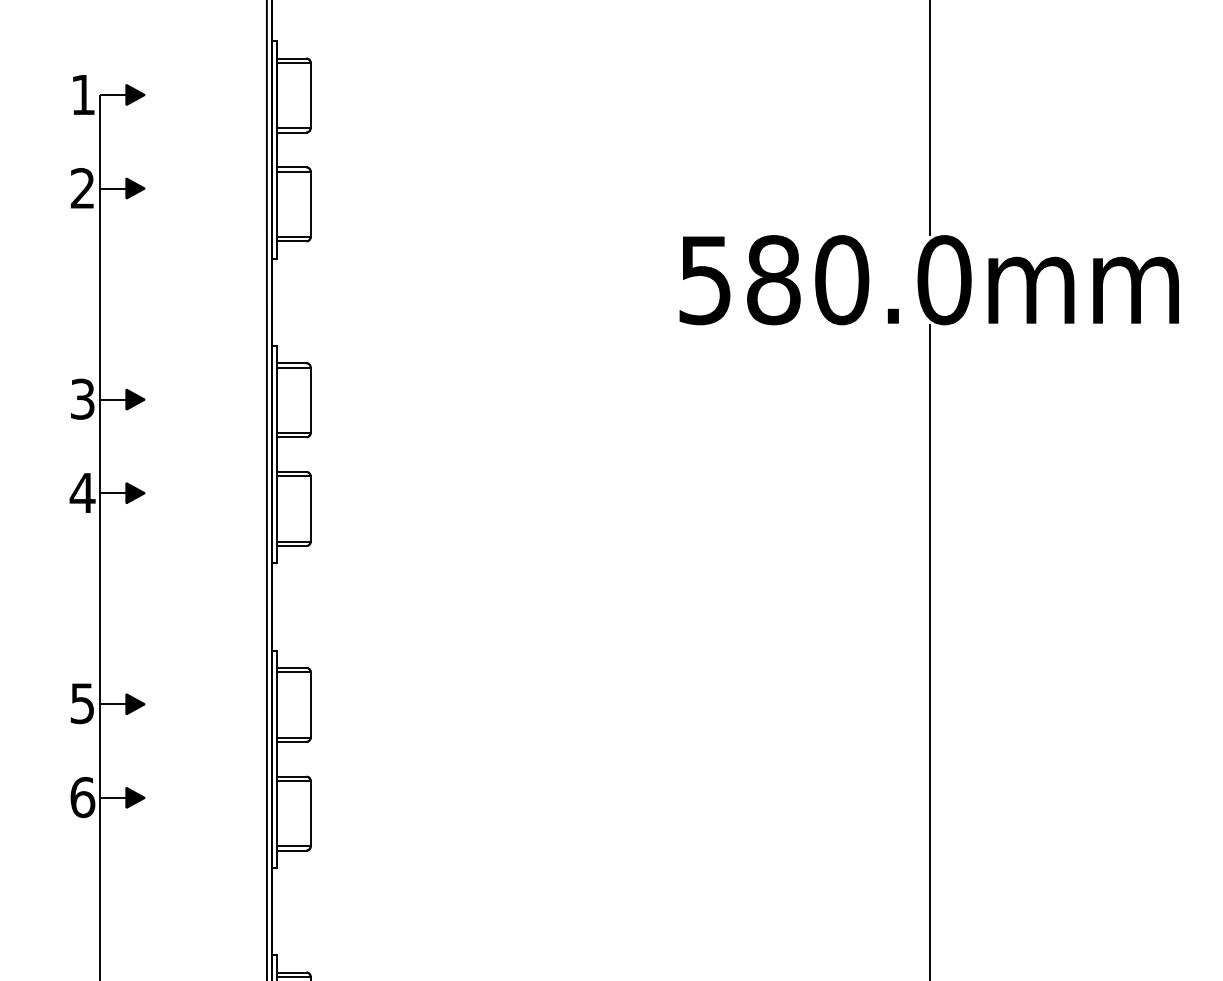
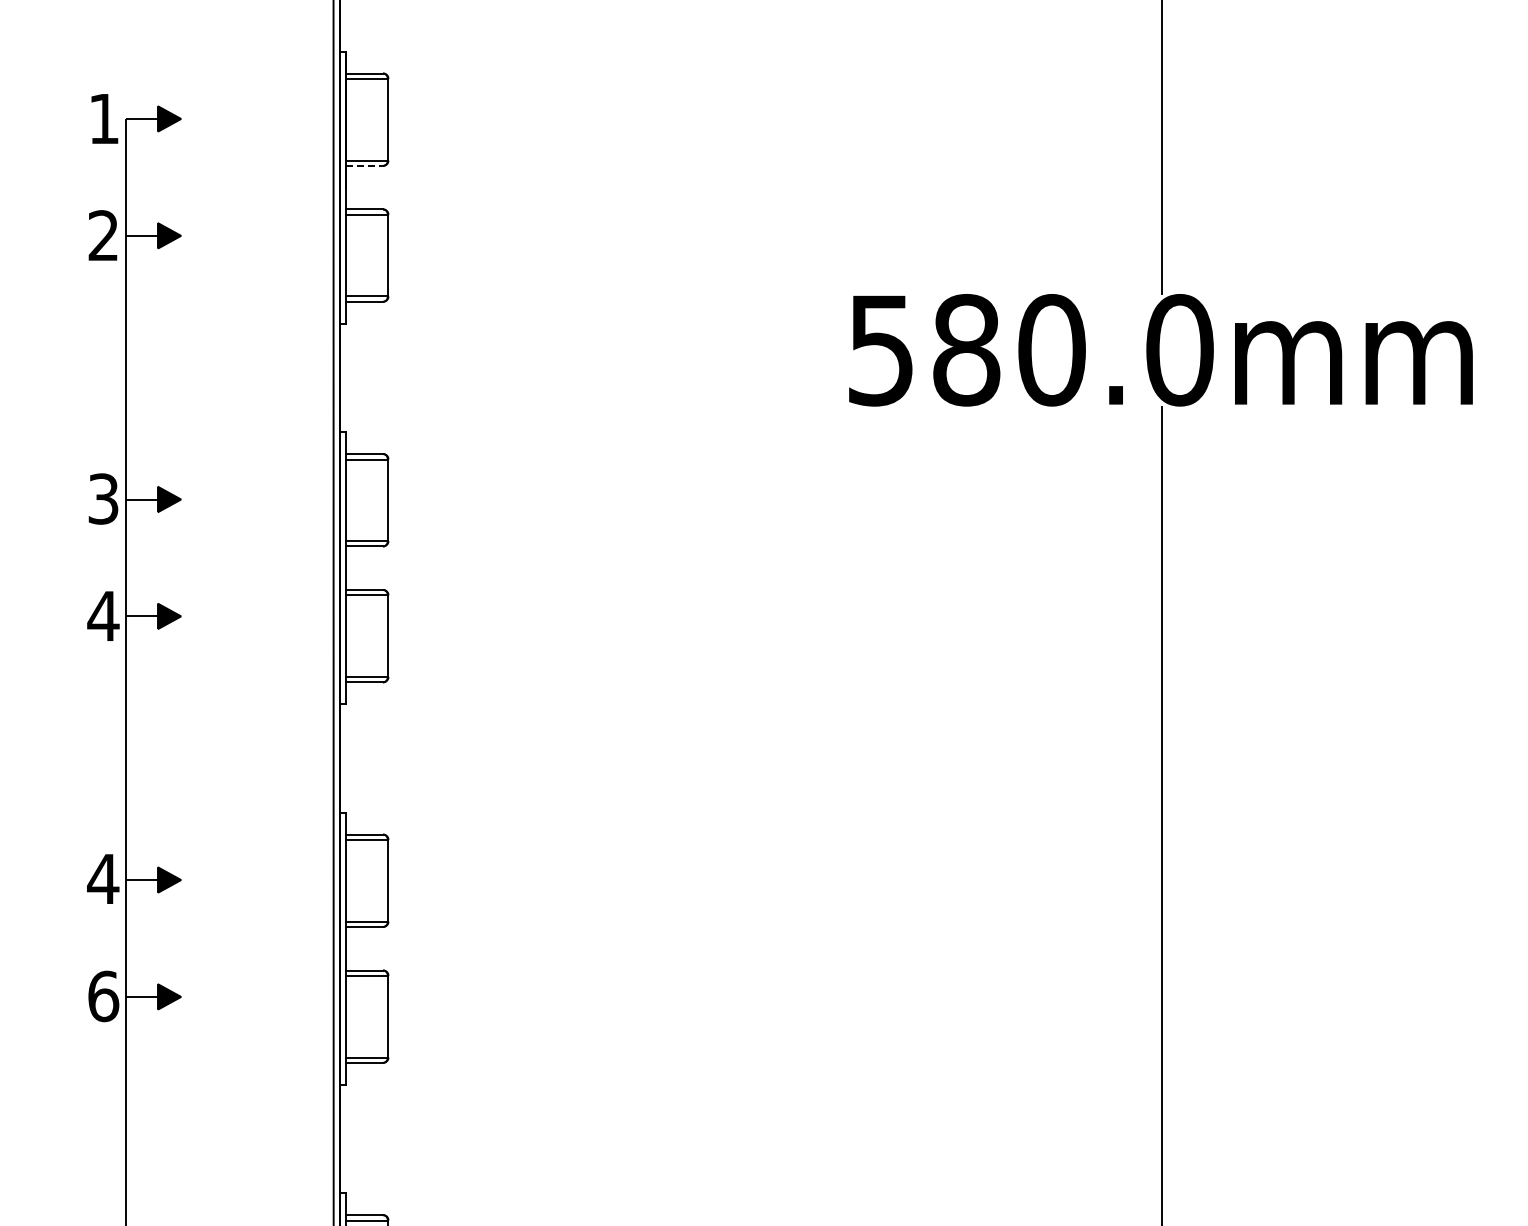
line: (292, 132) -> (365, 165), solid -> dashed
text: (82, 703) -> (103, 879), 5 -> 4

